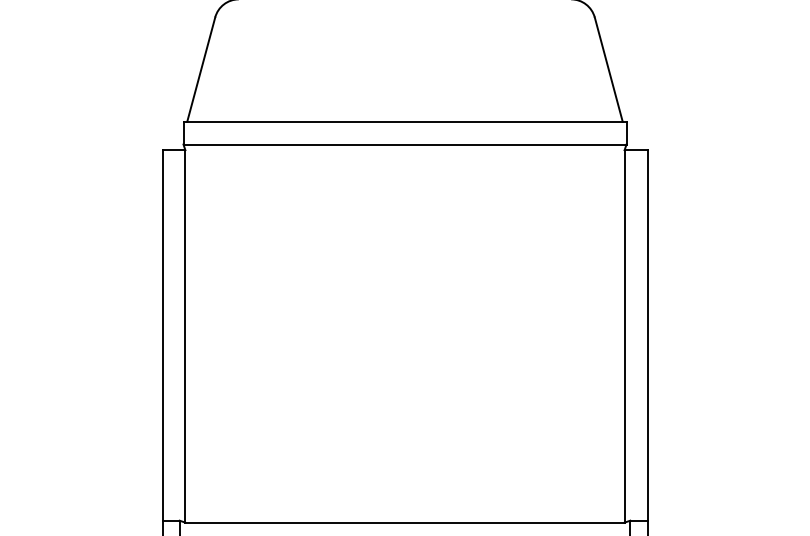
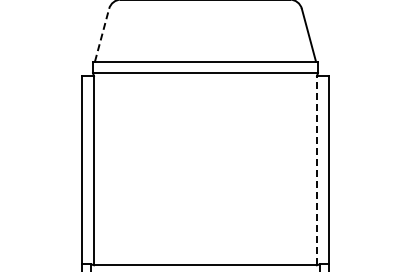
line: (202, 68) -> (102, 34), solid -> dashed
line: (623, 335) -> (316, 170), solid -> dashed

